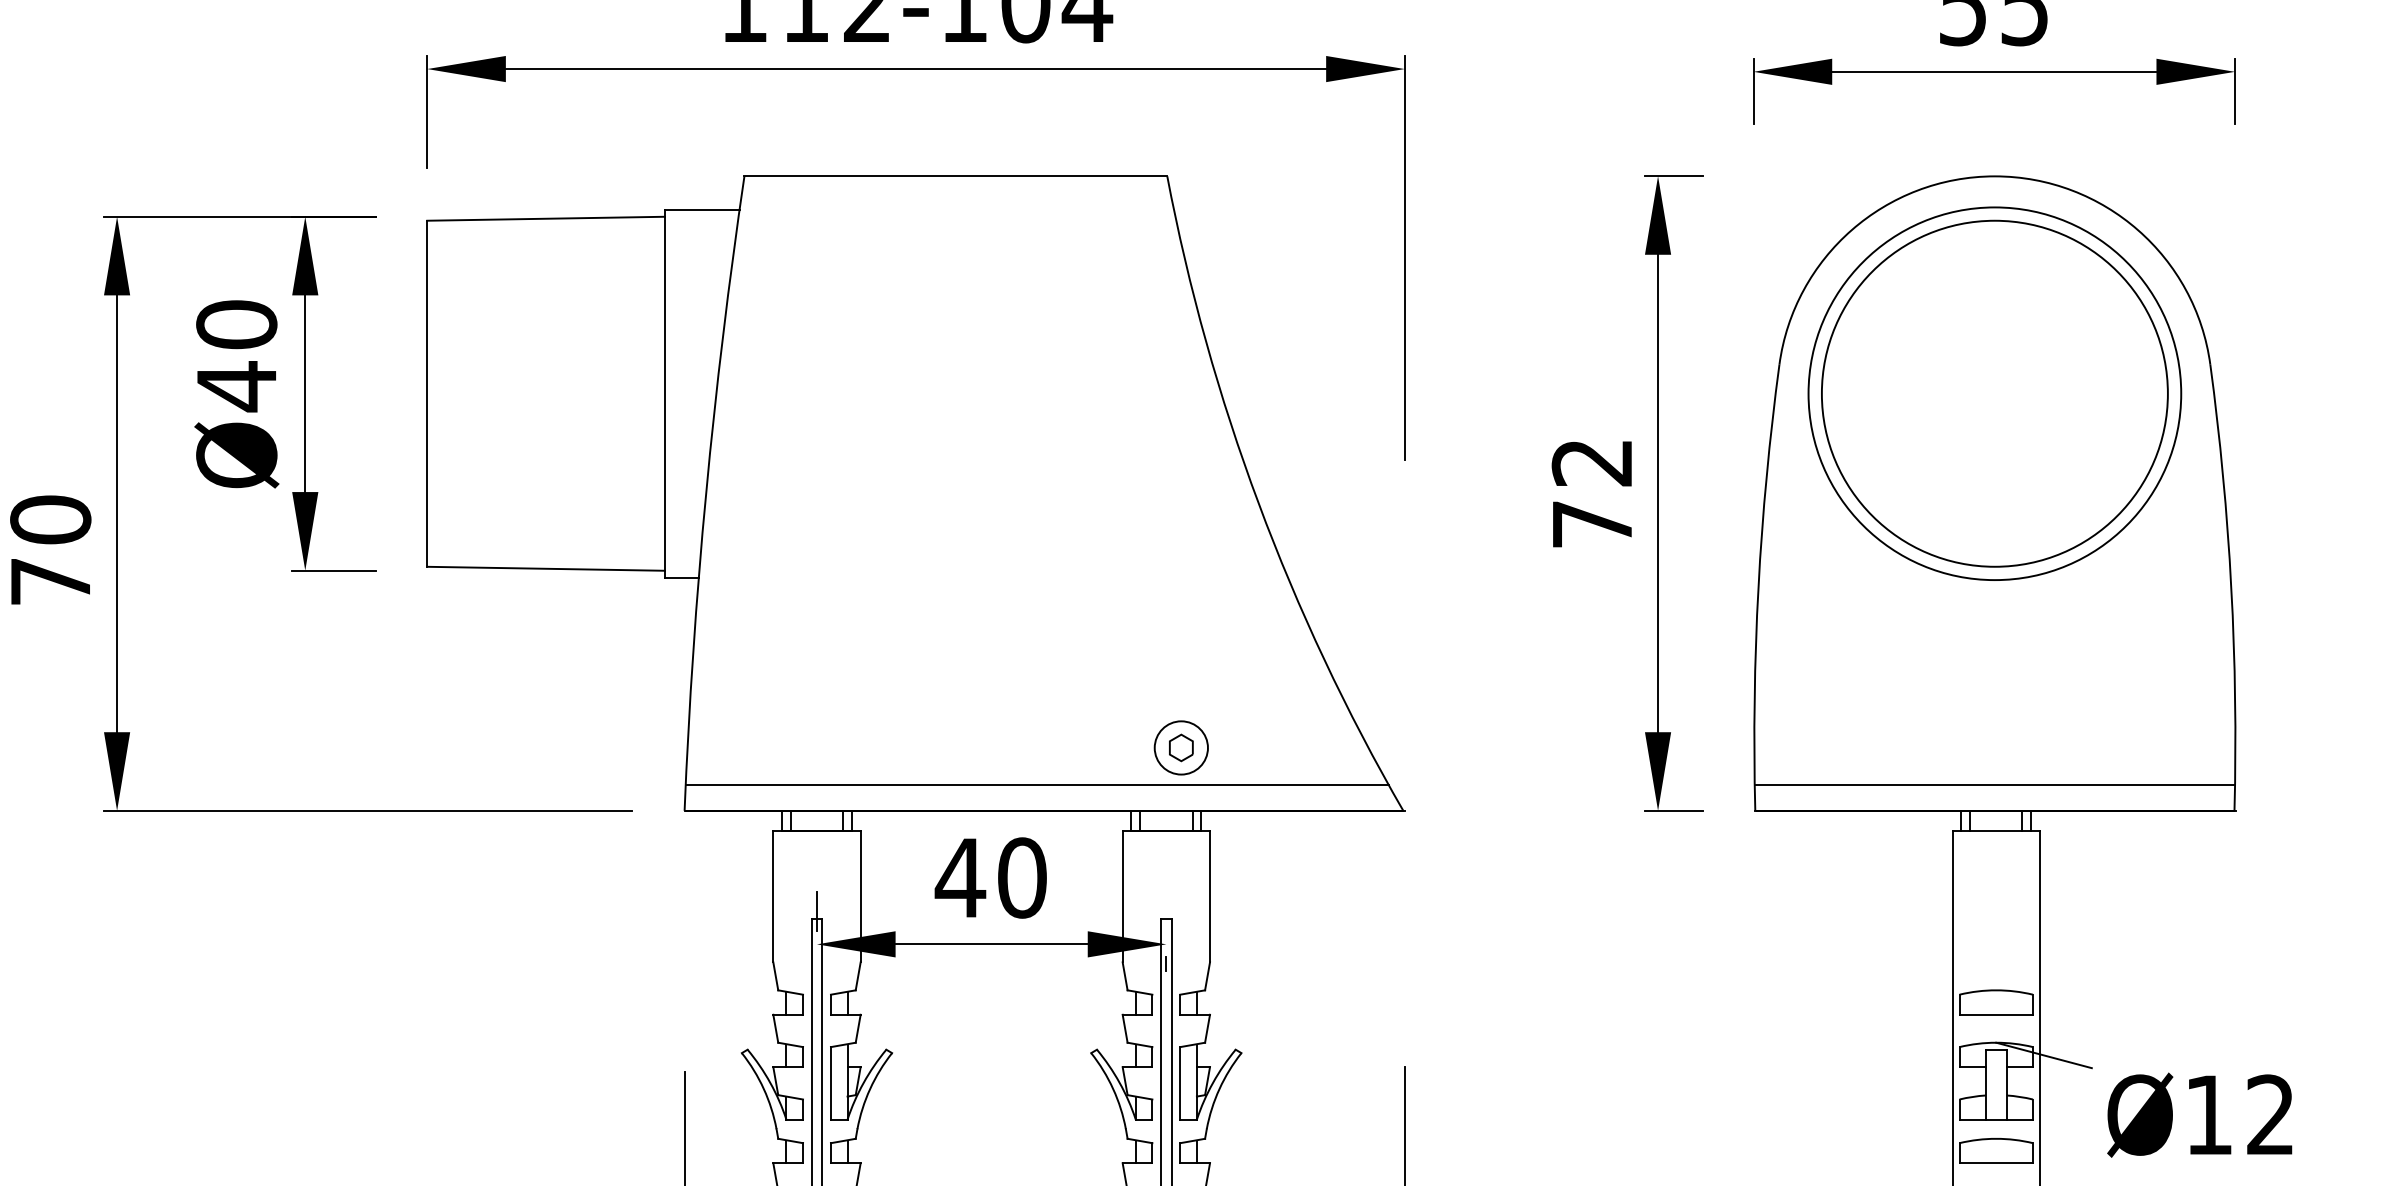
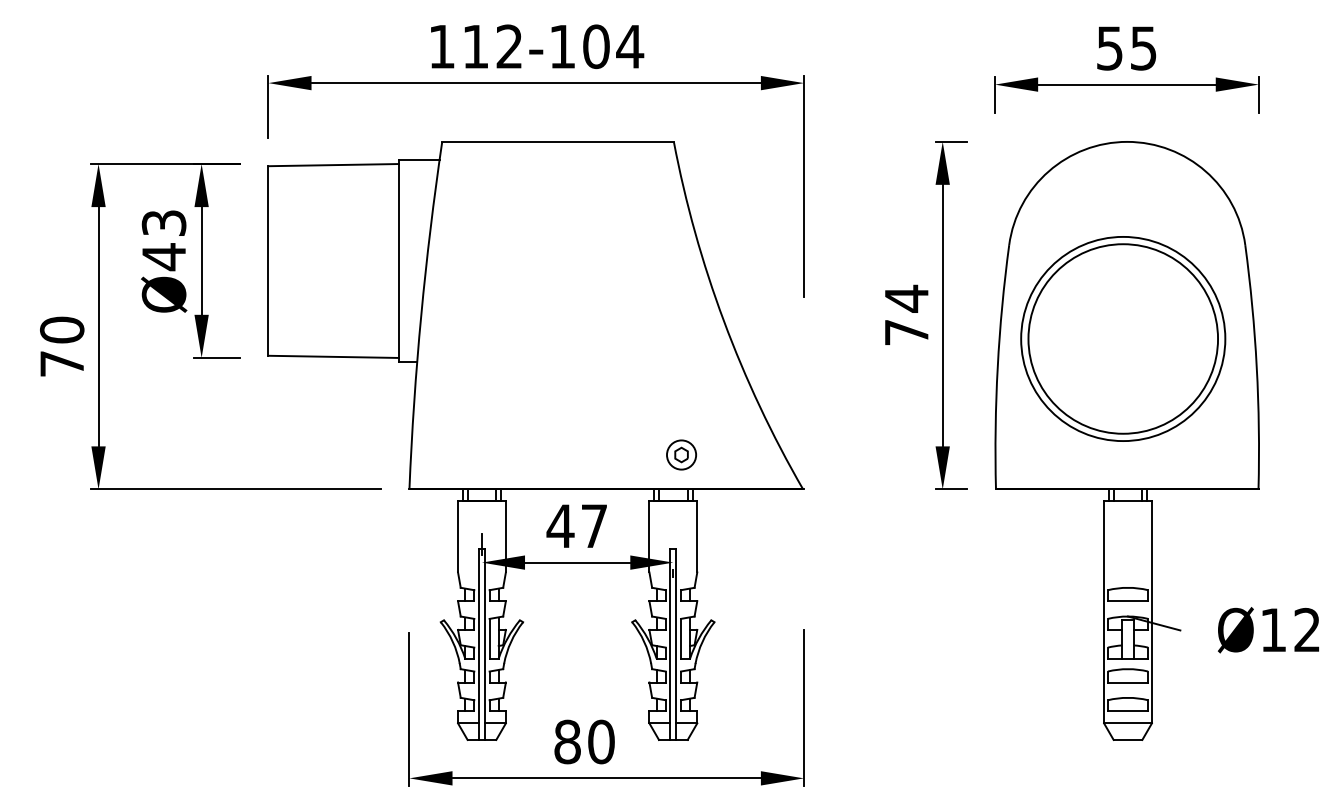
text: (235, 323) -> (163, 222), Ø40 -> Ø43
part: (1995, 392) -> (1123, 338), moved
text: (1591, 462) -> (906, 298), 72 -> 74
line: (1037, 785) -> (602, 475), removed
line: (1995, 785) -> (1127, 475), removed
text: (1022, 878) -> (594, 526), 40 -> 47
text: (2199, 1115) -> (1268, 630), moved

